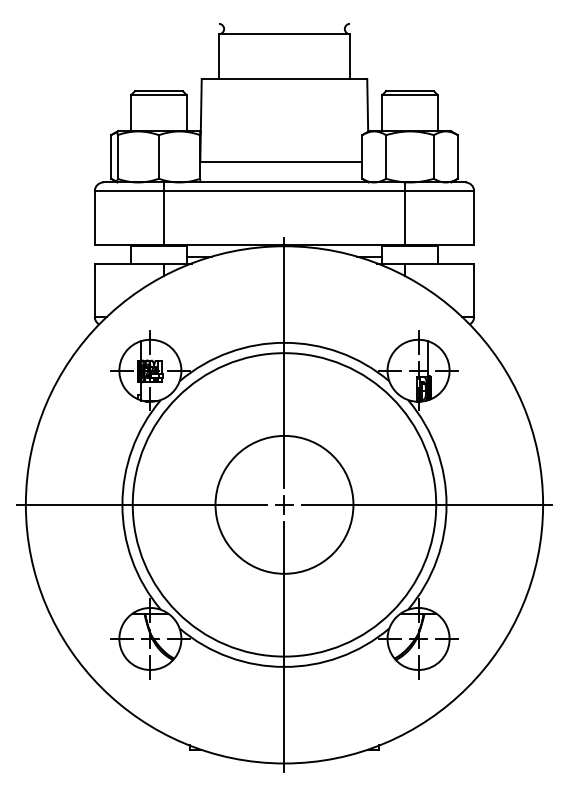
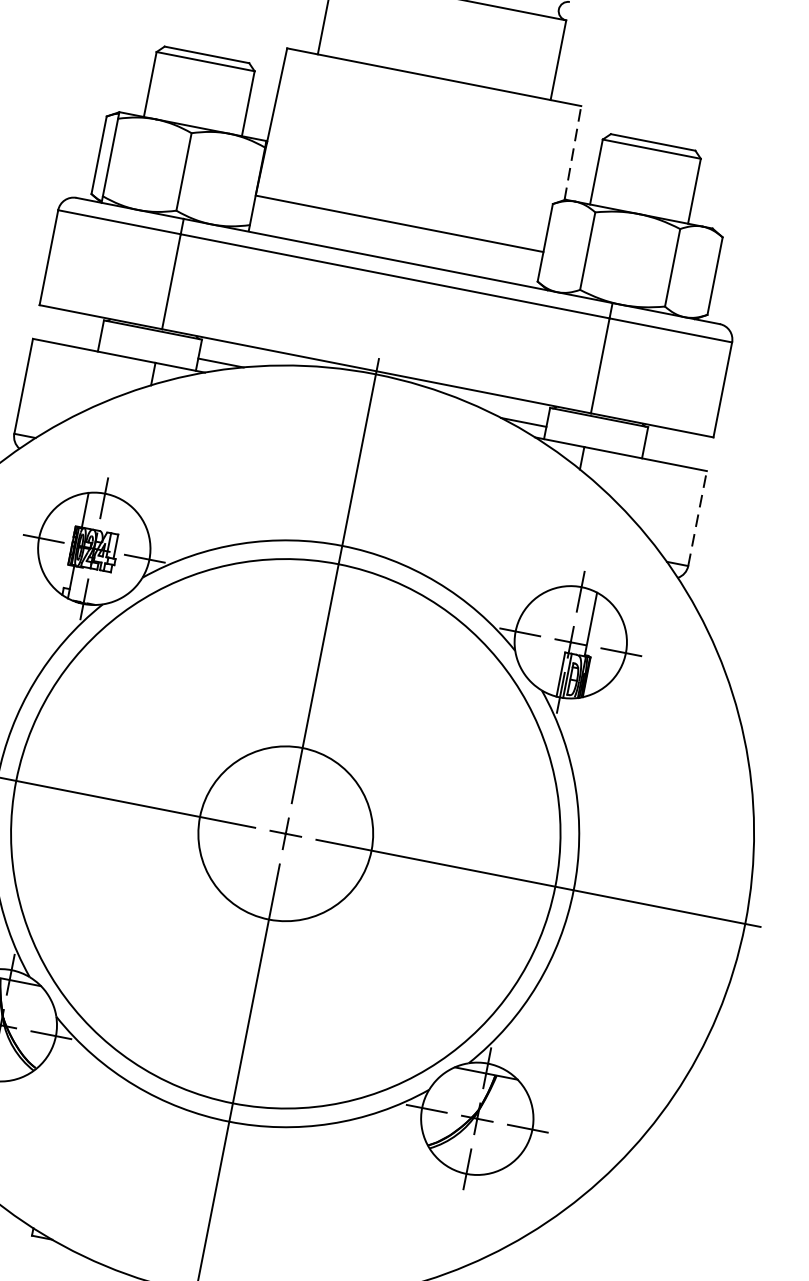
line: (367, 104) -> (572, 151), solid -> dashed
line: (474, 290) -> (698, 519), solid -> dashed
circle: (284, 504) -> (285, 833), size x0.7

